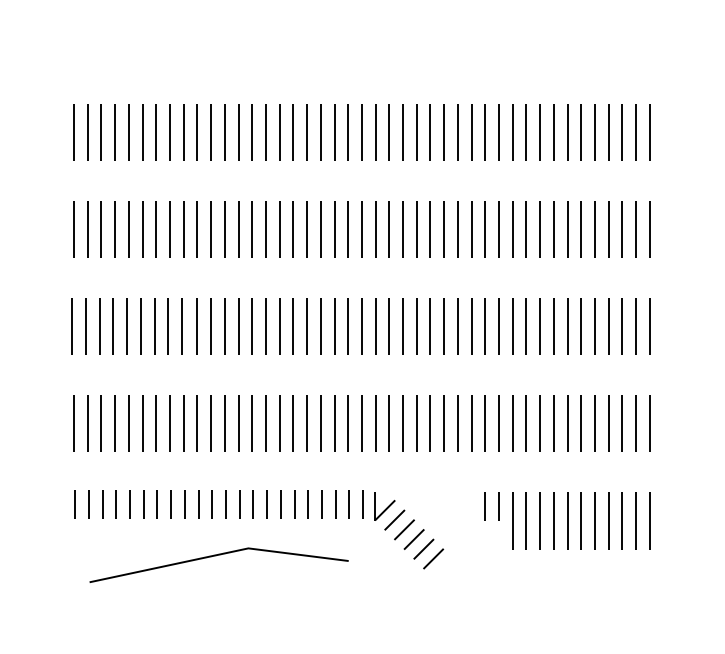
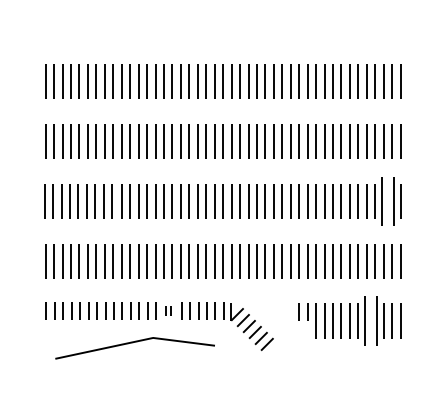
part: (628, 327) -> (387, 201), size x1.4
part: (273, 503) -> (168, 310), size x0.6
part: (601, 520) -> (370, 320), size x1.4

